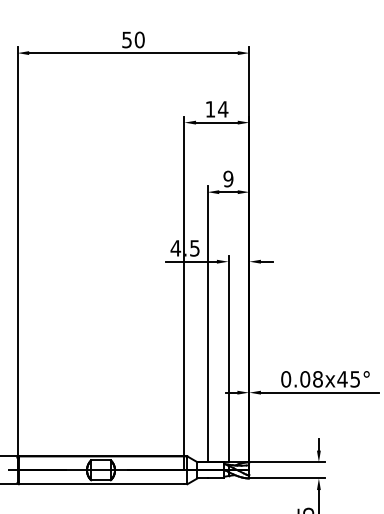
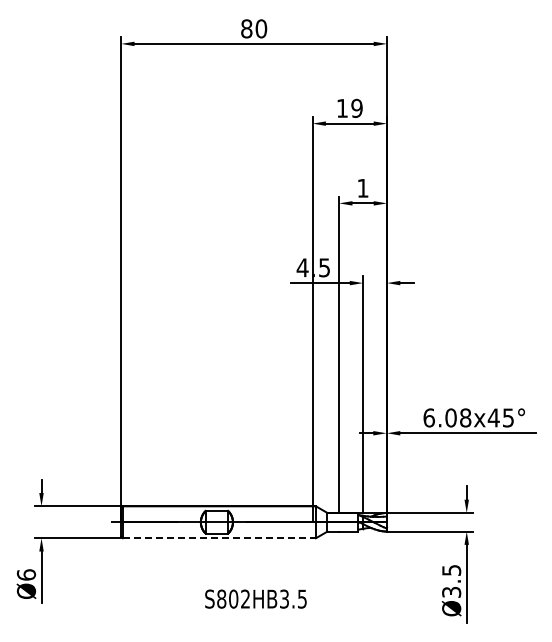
text: (126, 39) -> (246, 28), 50 -> 80
text: (223, 109) -> (357, 108), 14 -> 19
text: (227, 178) -> (362, 187), 9 -> 1
text: (285, 378) -> (428, 417), 0.08x45° -> 6.08x45°
line: (101, 484) -> (217, 538), solid -> dashed

